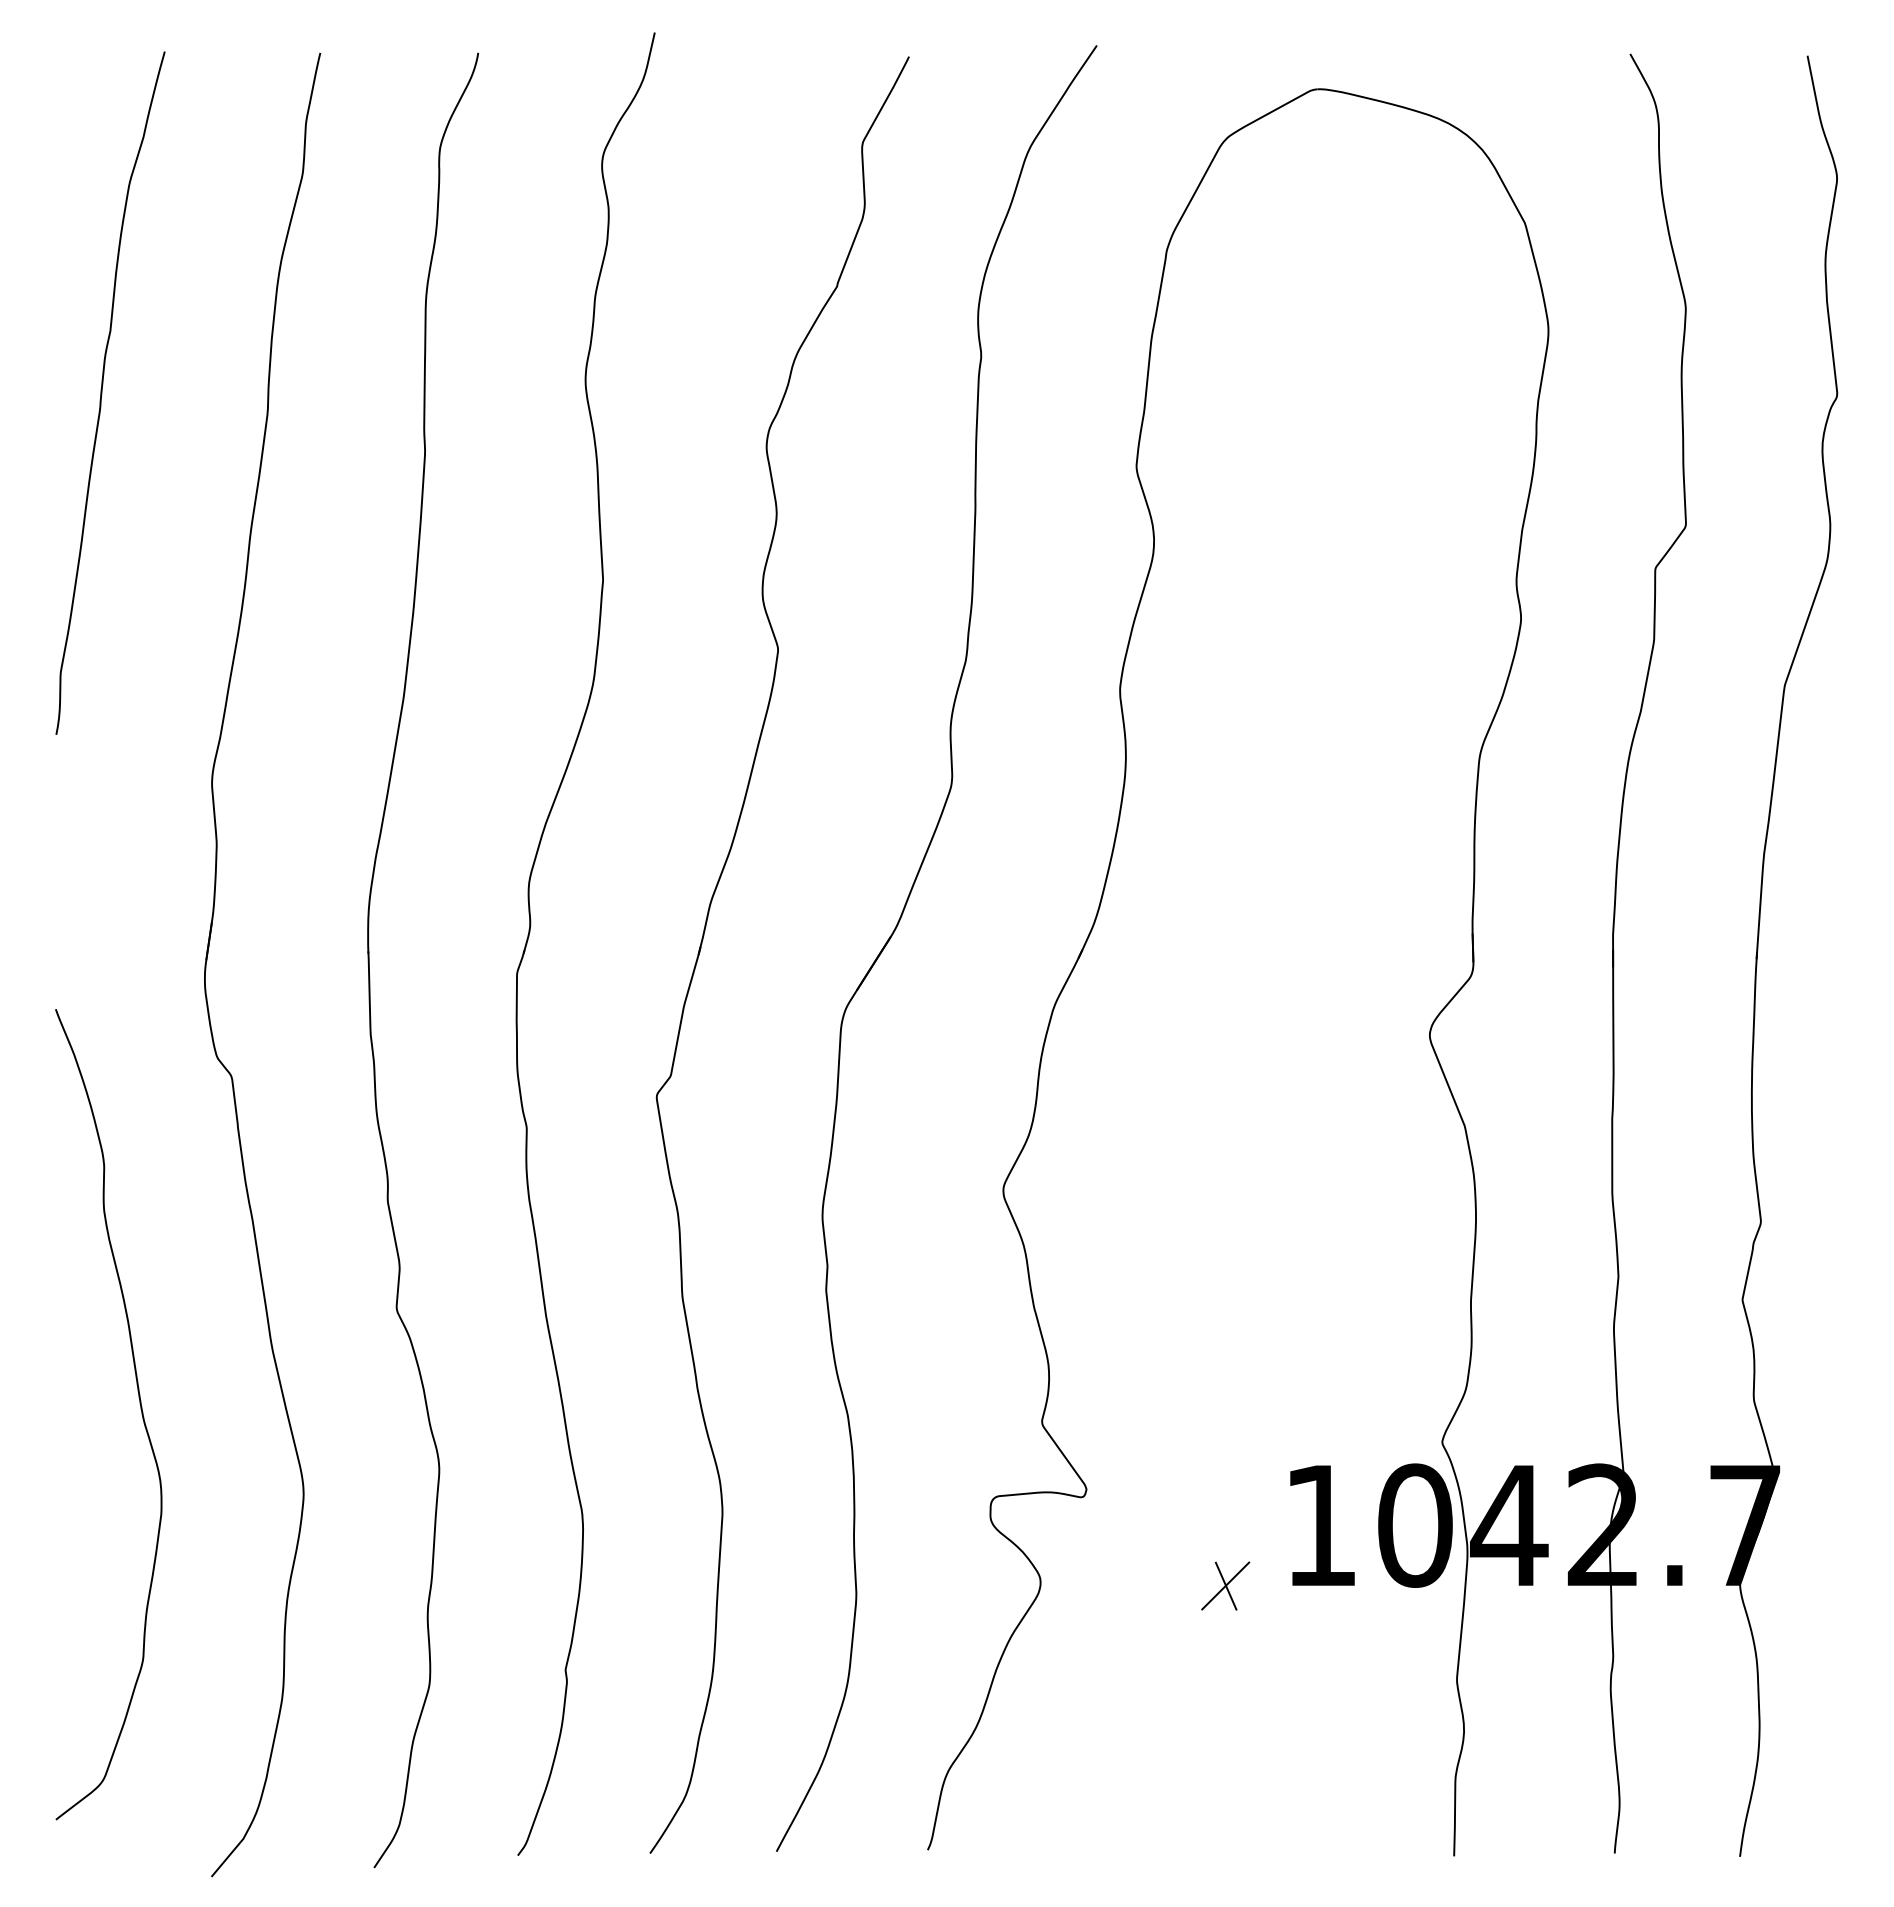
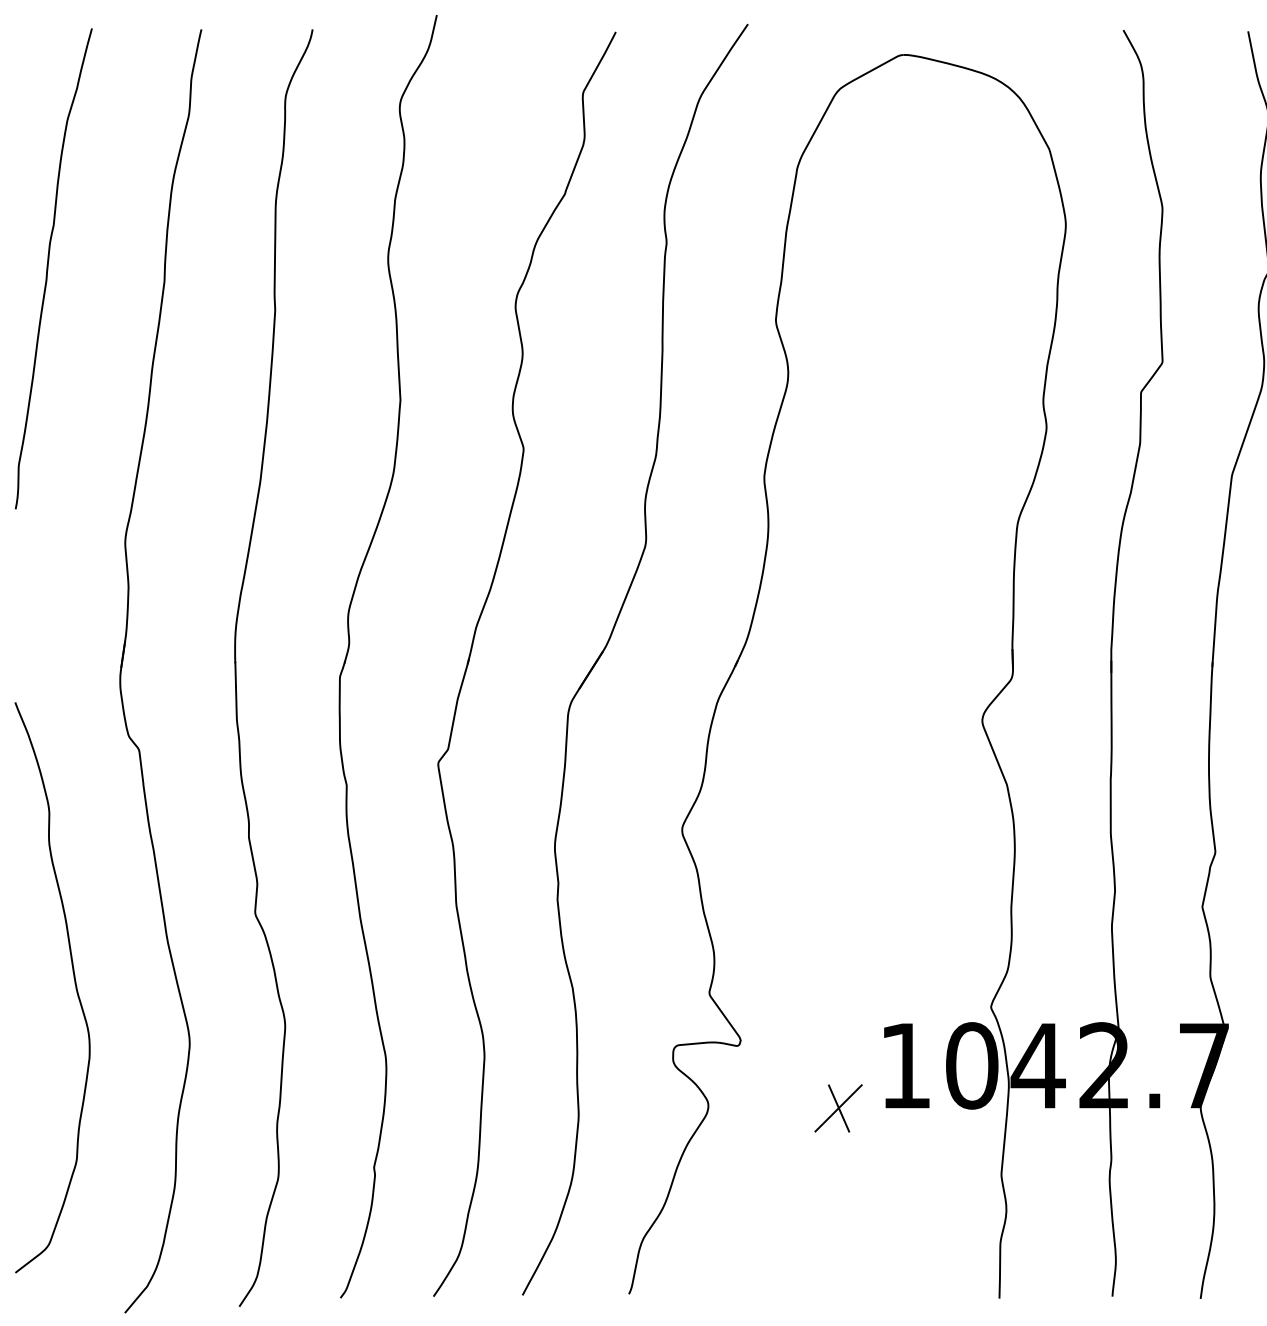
part: (1225, 1585) -> (838, 1108), size x1.4

